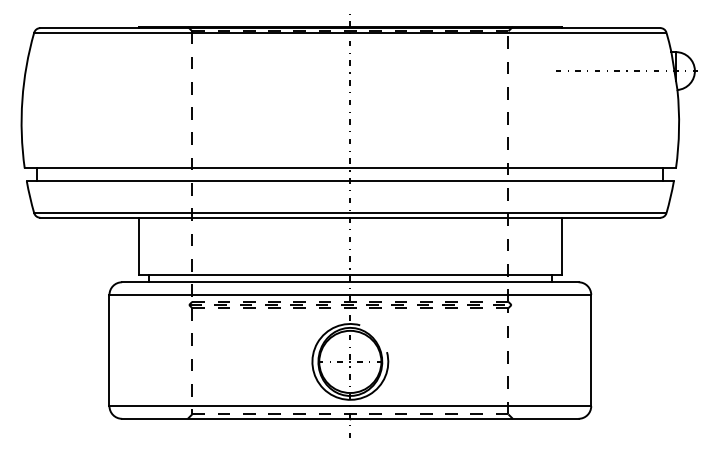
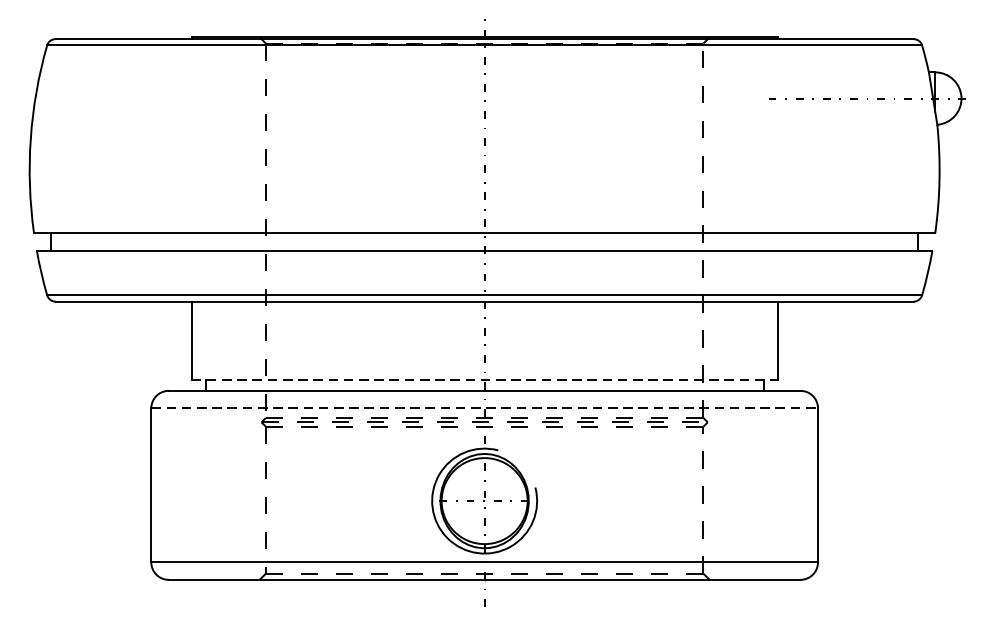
line: (350, 274) -> (484, 380), solid -> dashed
line: (350, 294) -> (484, 407), solid -> dashed

